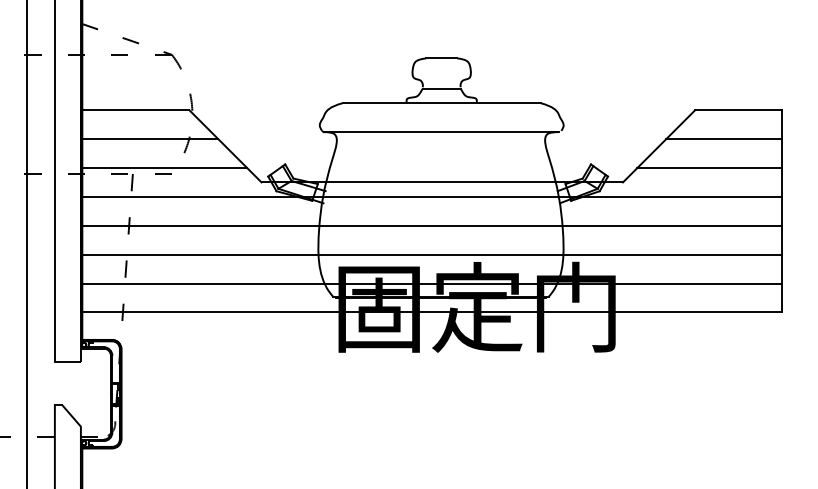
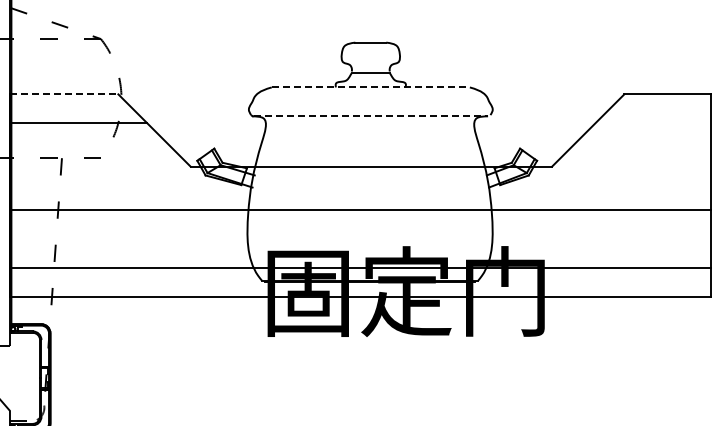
line: (442, 103) -> (371, 87), solid -> dashed
line: (135, 110) -> (64, 94), solid -> dashed
line: (442, 132) -> (371, 116), solid -> dashed
line: (723, 139) -> (652, 123), removed
line: (163, 167) -> (92, 151), removed
line: (709, 167) -> (638, 151), removed
line: (430, 196) -> (359, 180), removed
line: (430, 254) -> (359, 238), removed

